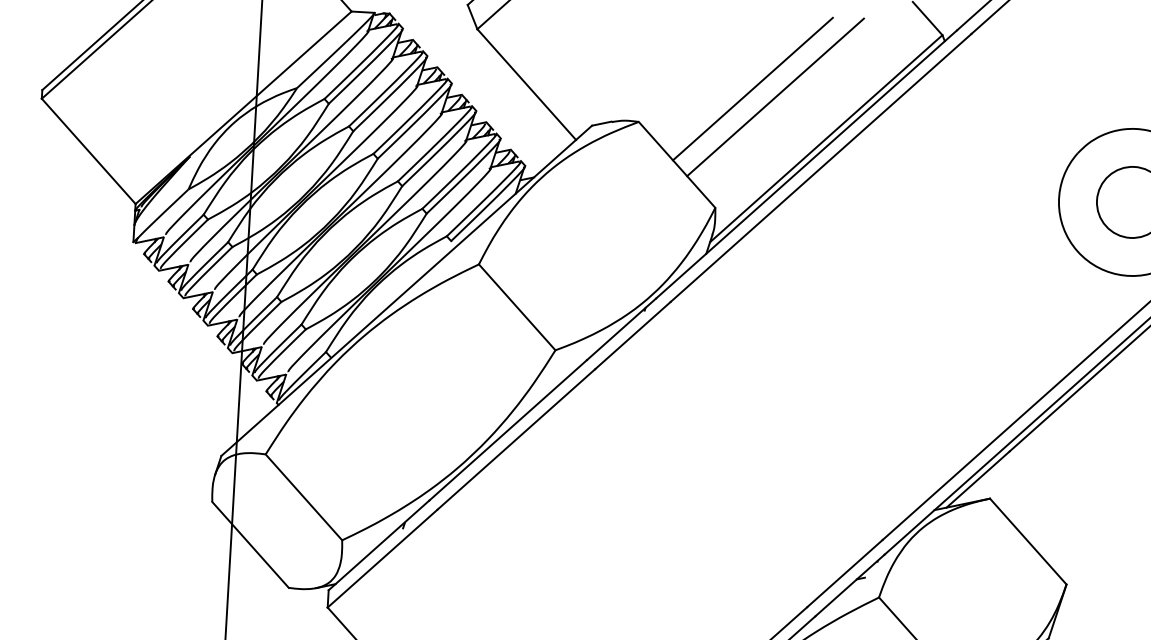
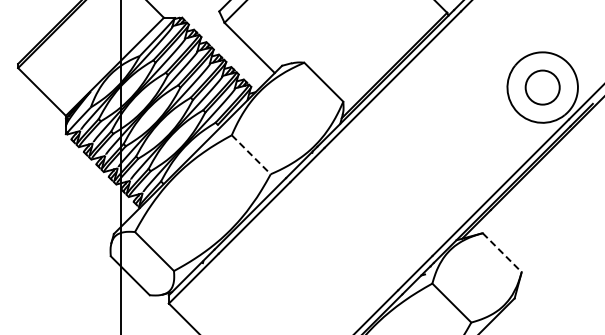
line: (751, 88) -> (357, 43), removed
line: (774, 97) -> (368, 47), removed
line: (517, 306) -> (251, 154), solid -> dashed
line: (1028, 541) -> (502, 252), solid -> dashed

